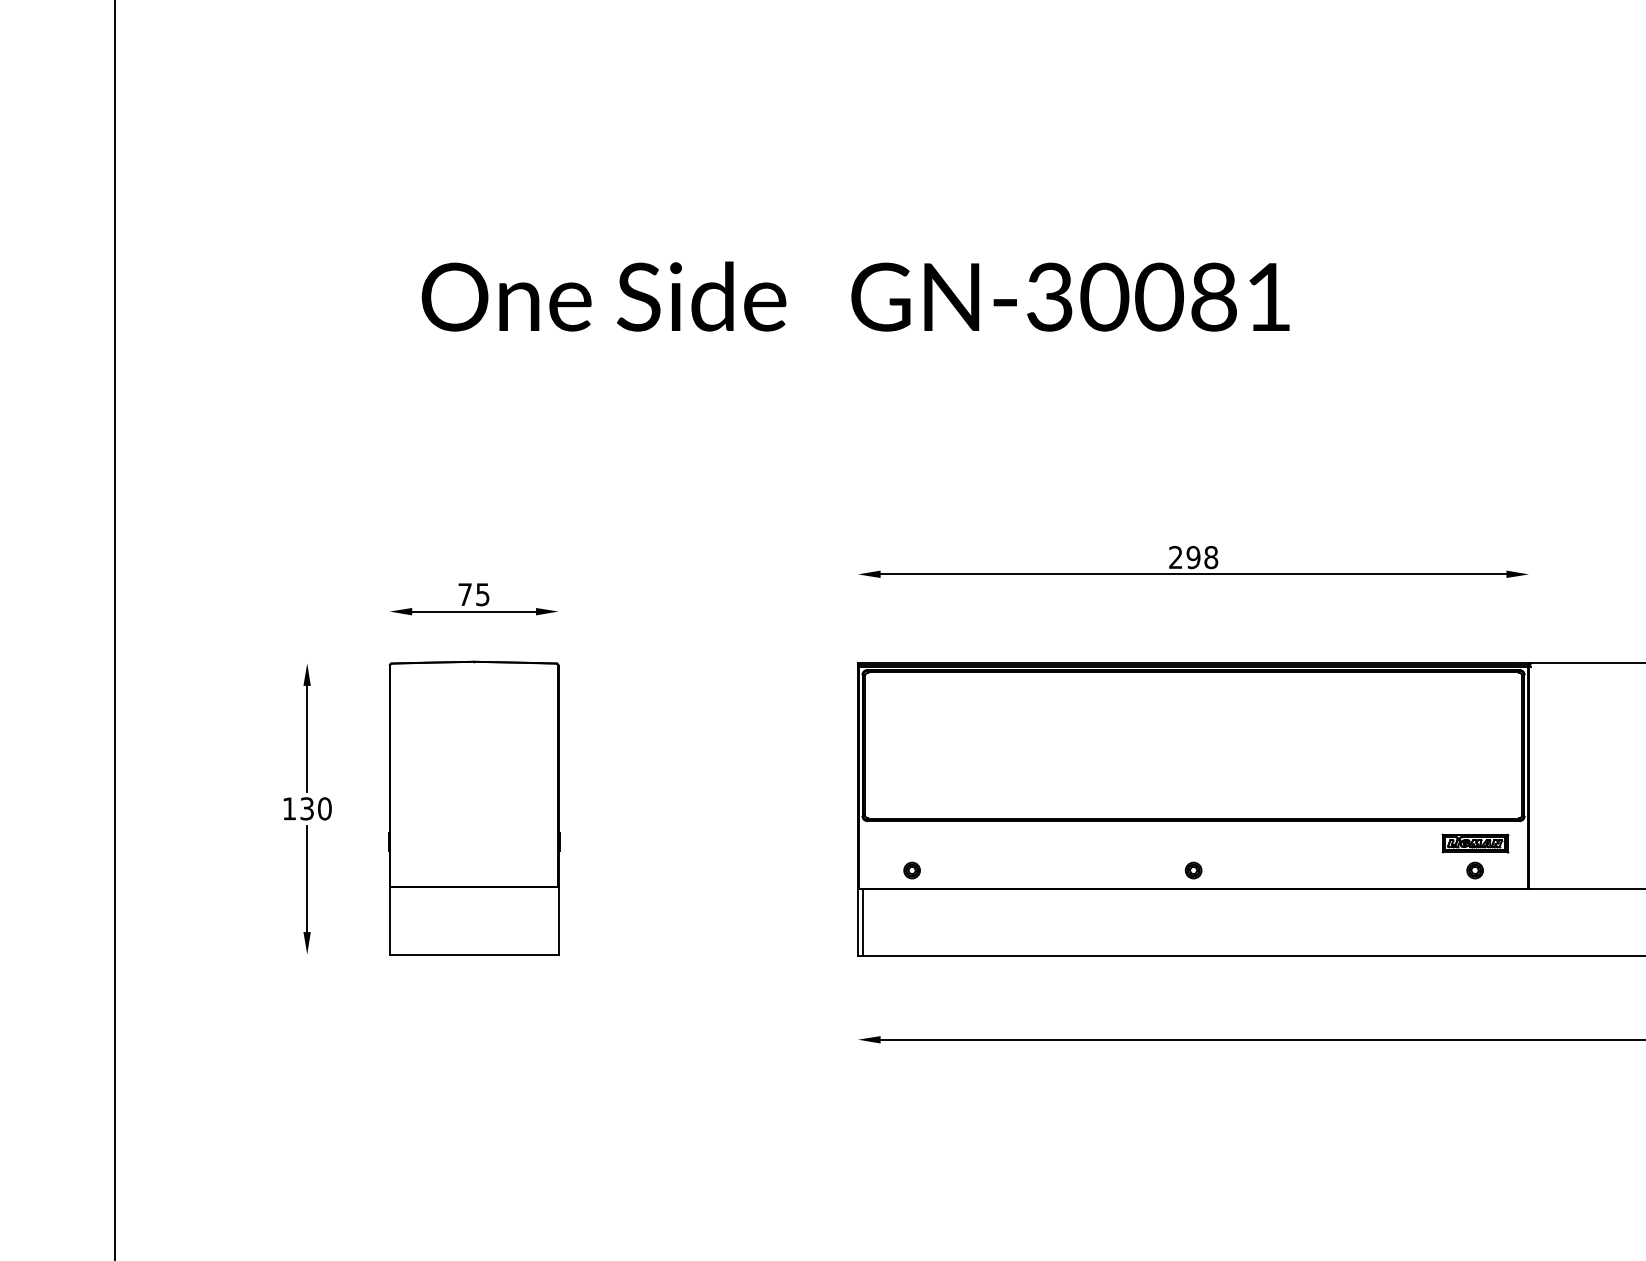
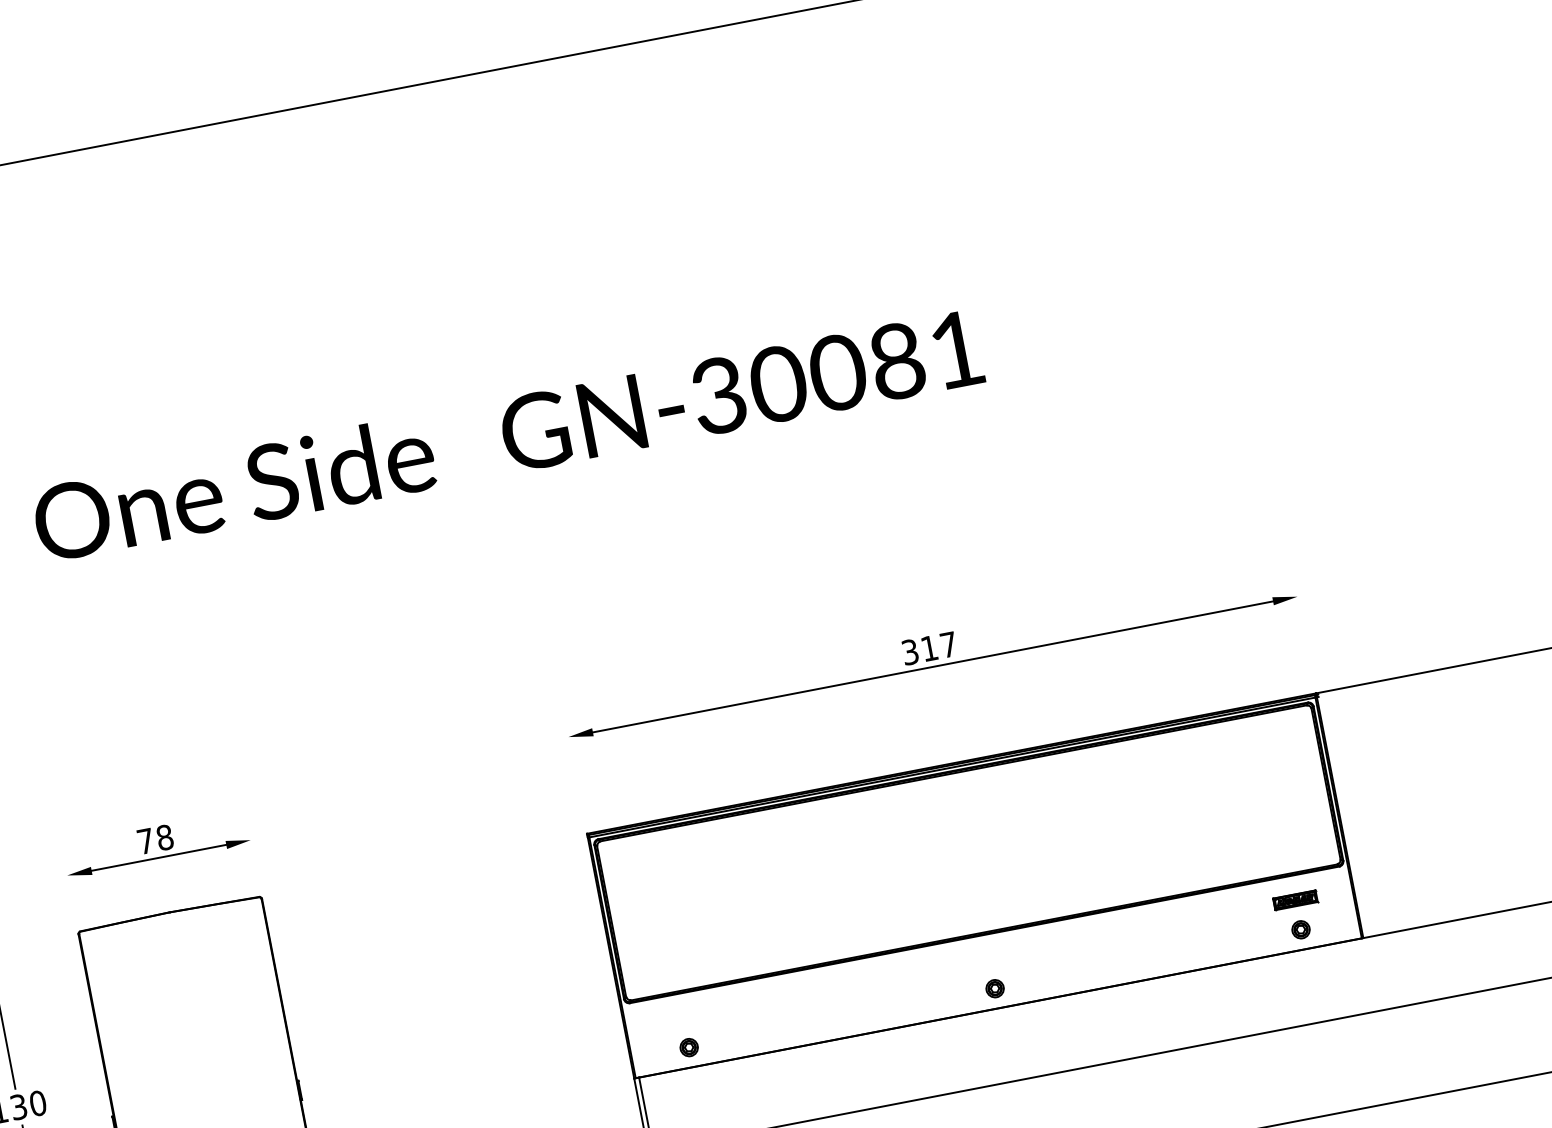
text: (1193, 557) -> (929, 648), 298 -> 317
text: (482, 594) -> (164, 837), 75 -> 78
part: (1475, 843) -> (1295, 900), size x0.6

